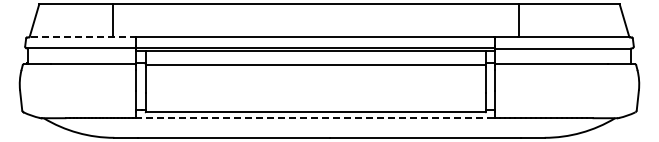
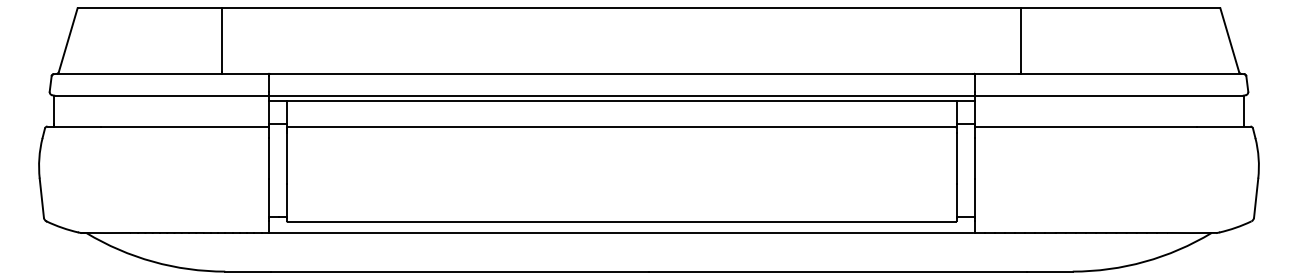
line: (83, 37) -> (164, 74), dashed -> solid
line: (315, 118) -> (621, 233), dashed -> solid

